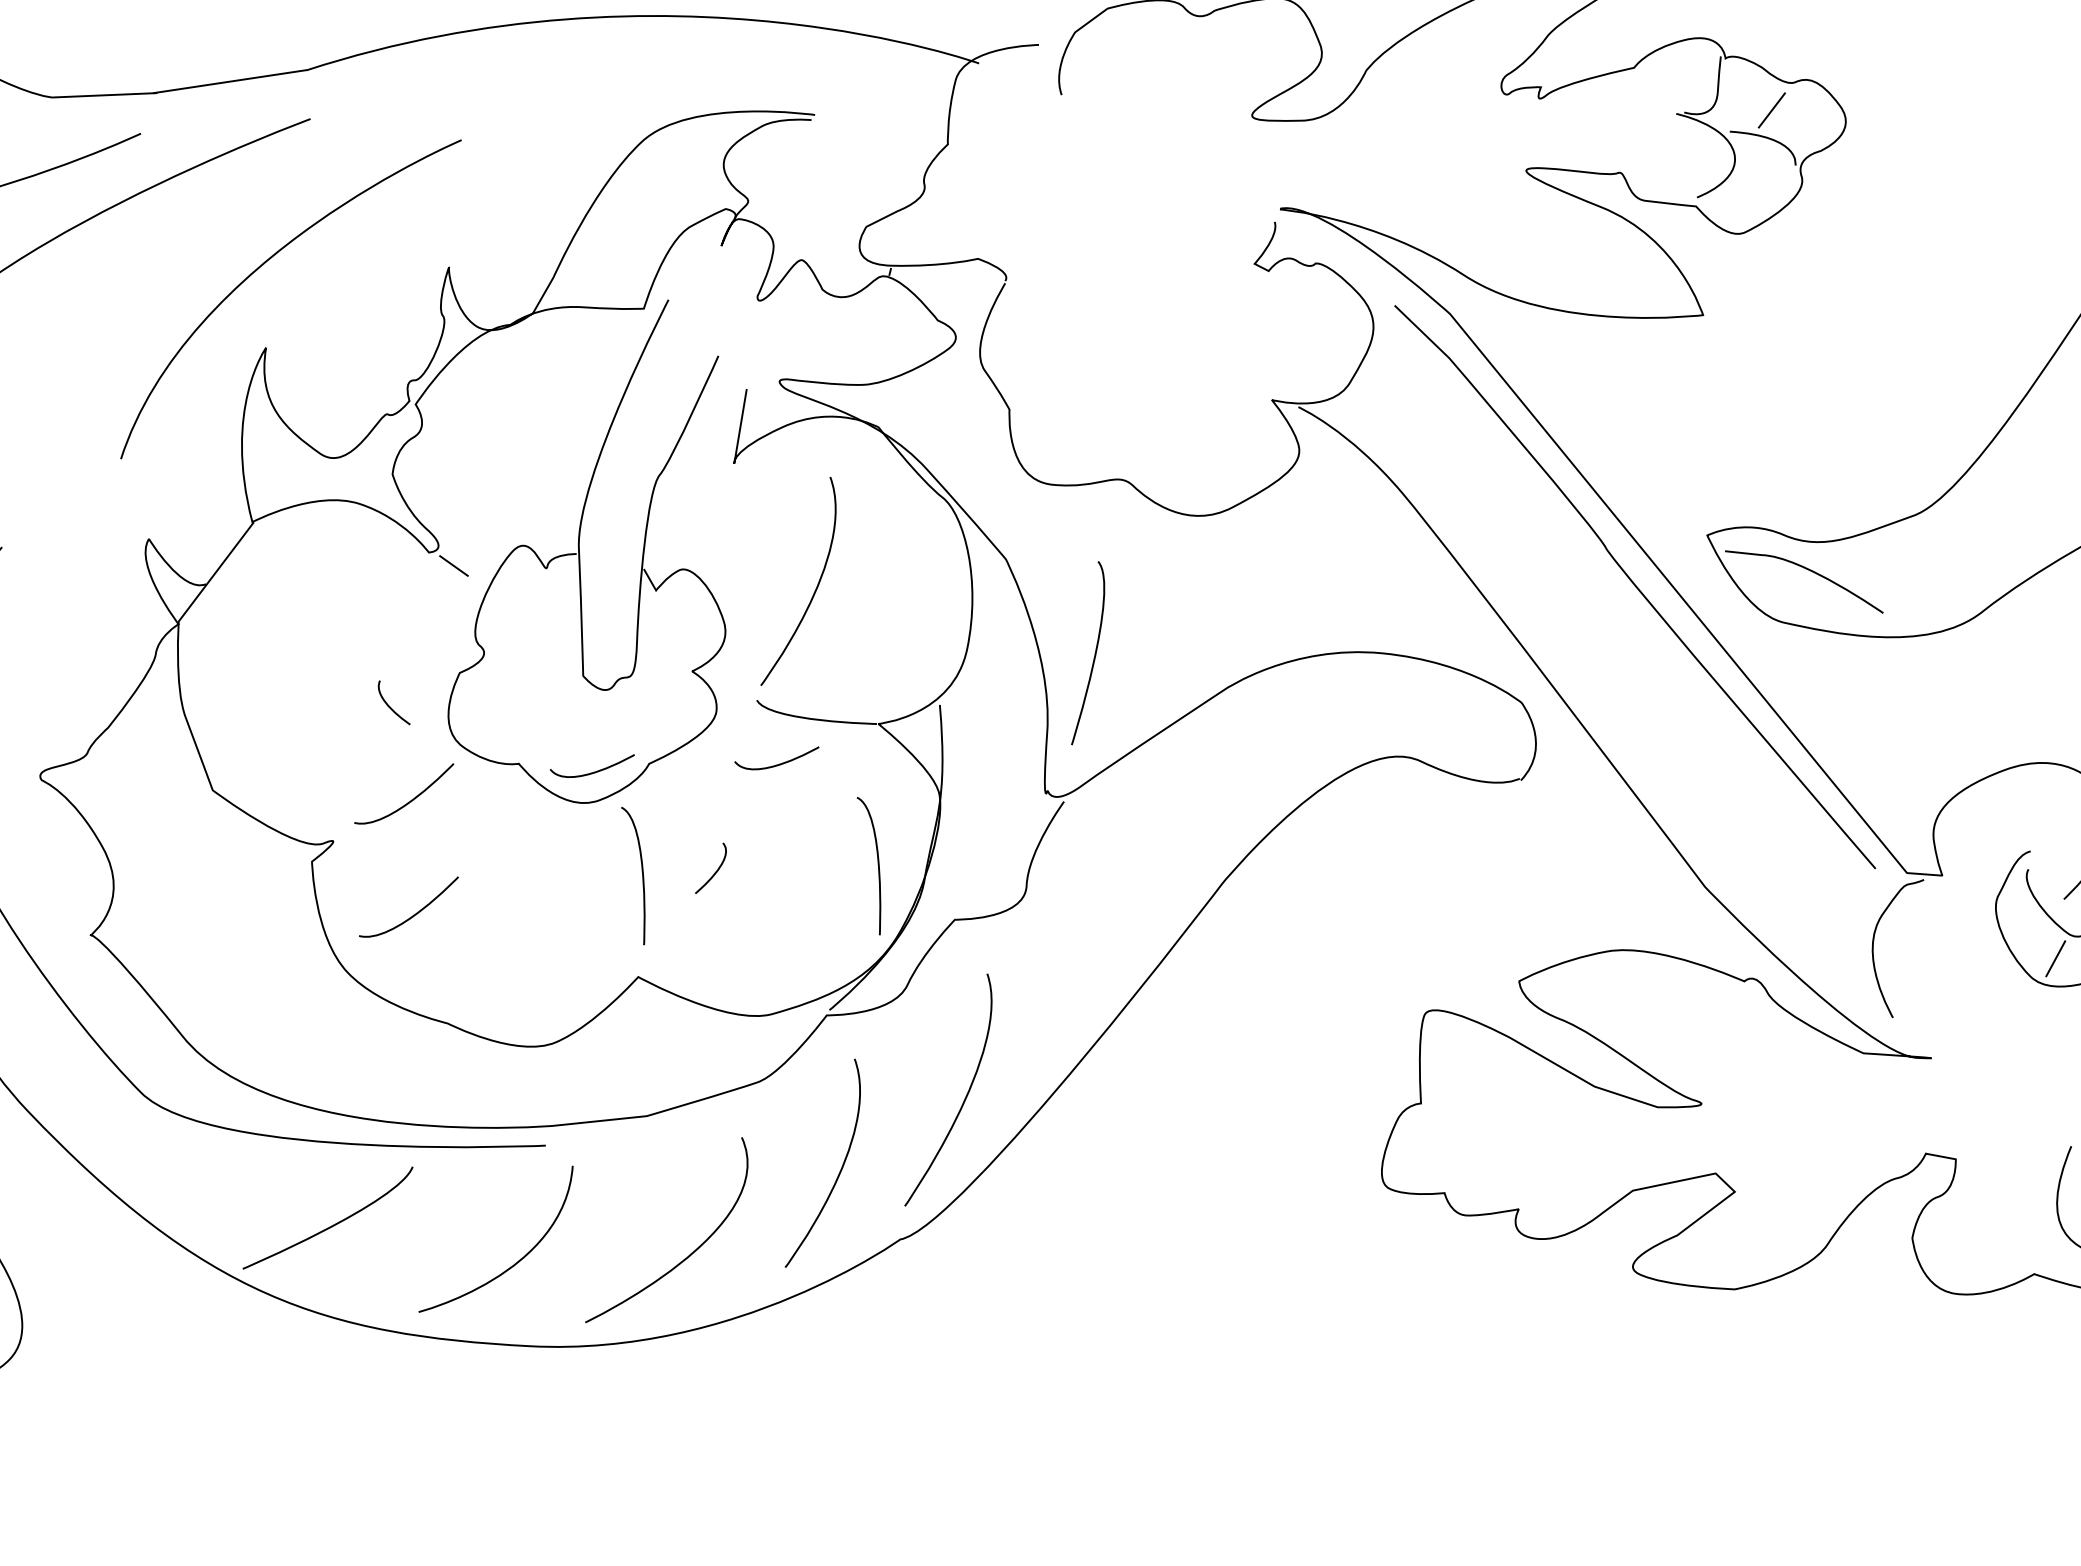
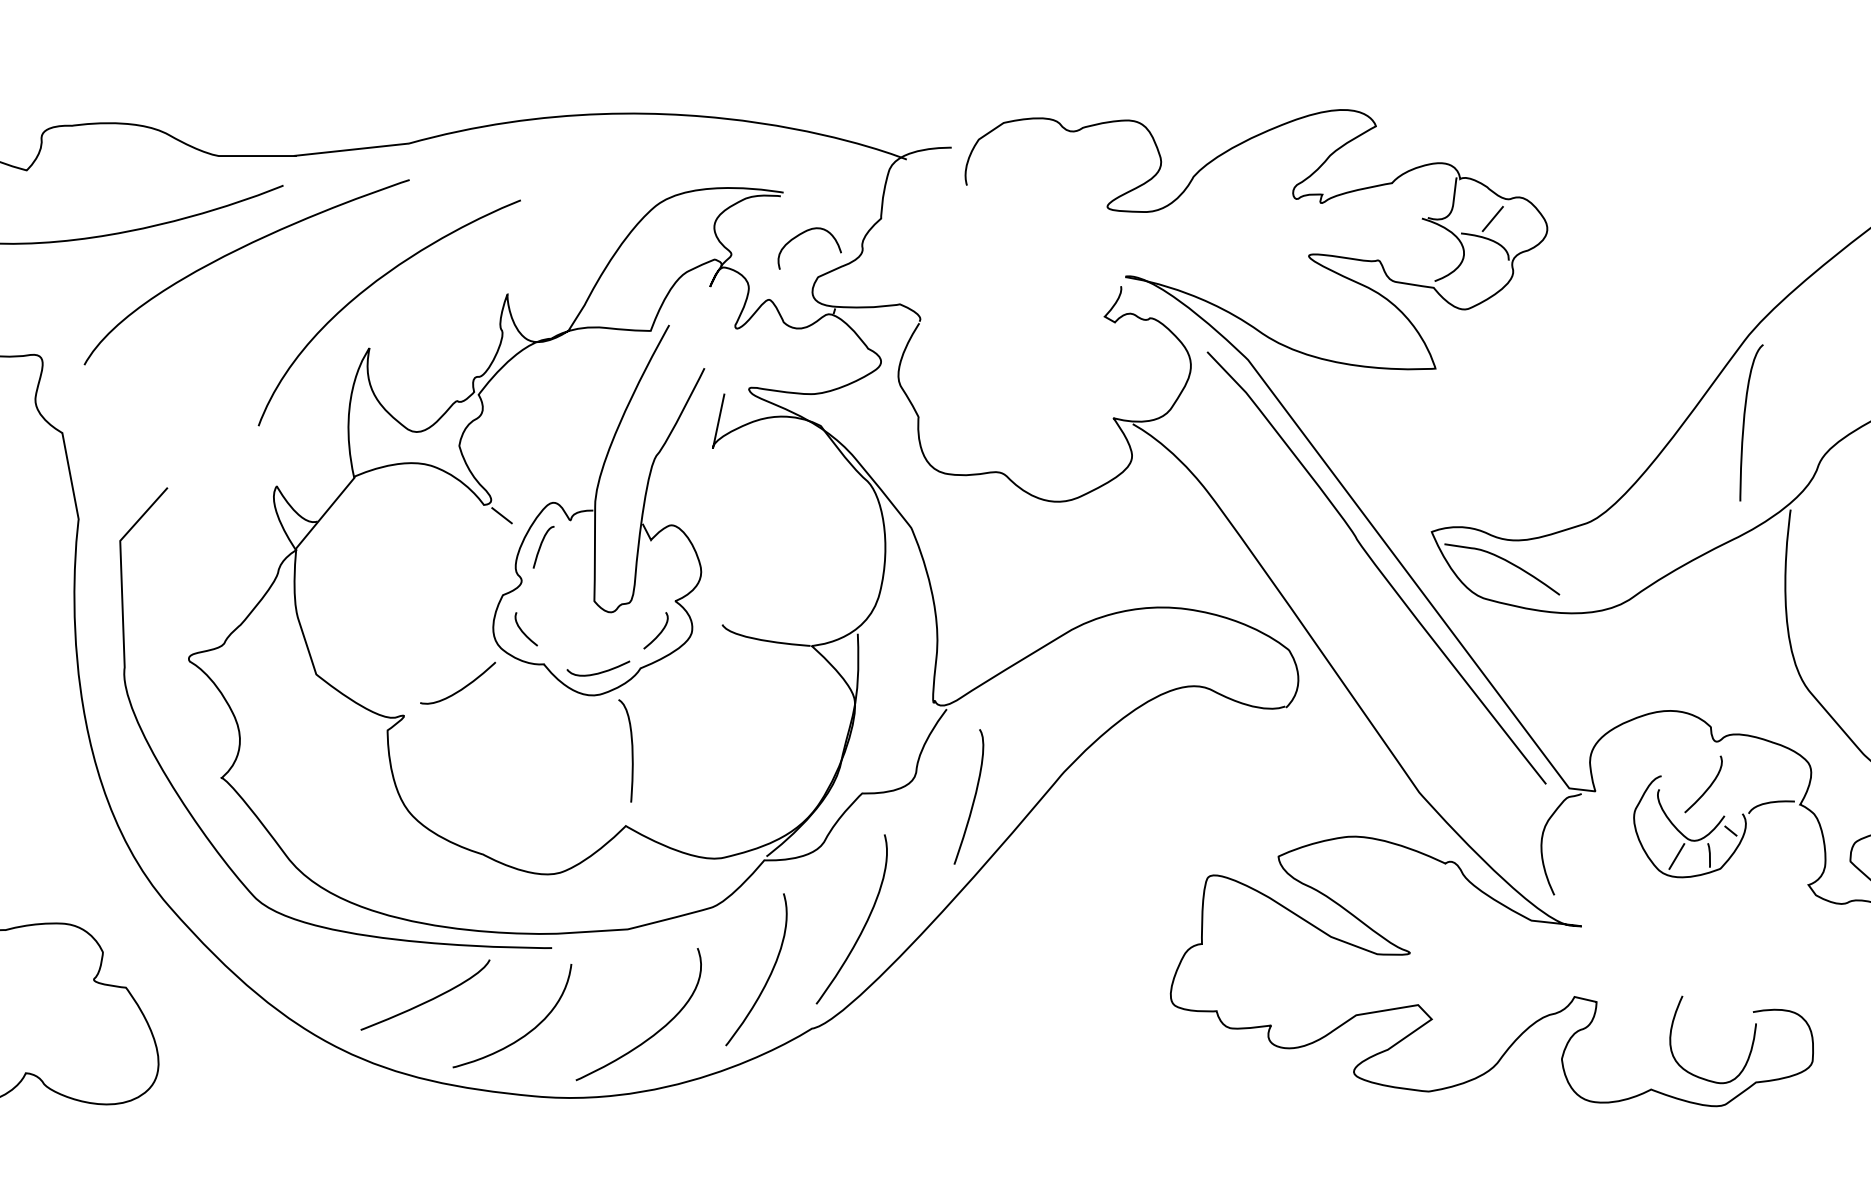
curve: (842, 170) -> (802, 234), added
curve: (814, 589) -> (768, 544), removed
curve: (508, 605) -> (541, 546), added
curve: (1093, 653) -> (973, 797), moved
curve: (390, 706) -> (523, 631), moved
curve: (777, 764) -> (735, 672), removed
curve: (877, 865) -> (806, 750), removed
curve: (714, 871) -> (658, 633), moved
curve: (415, 912) -> (462, 771), removed
curve: (331, 1225) -> (427, 1000), moved

